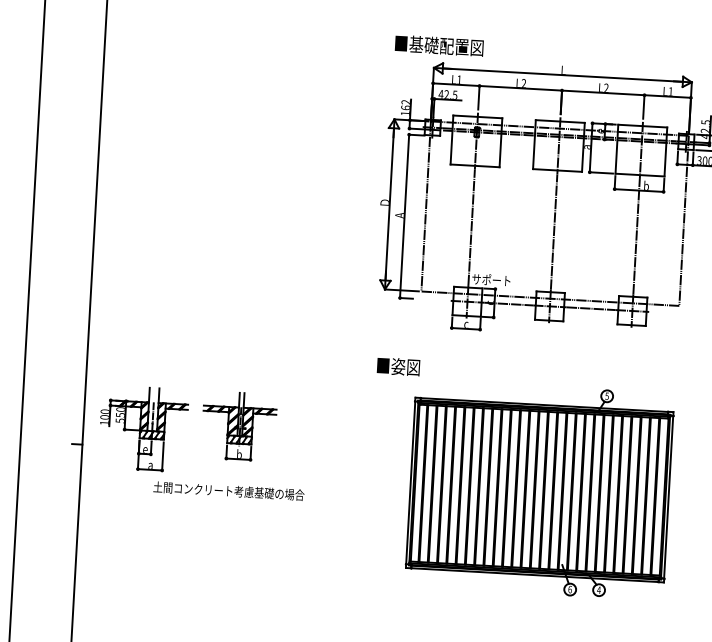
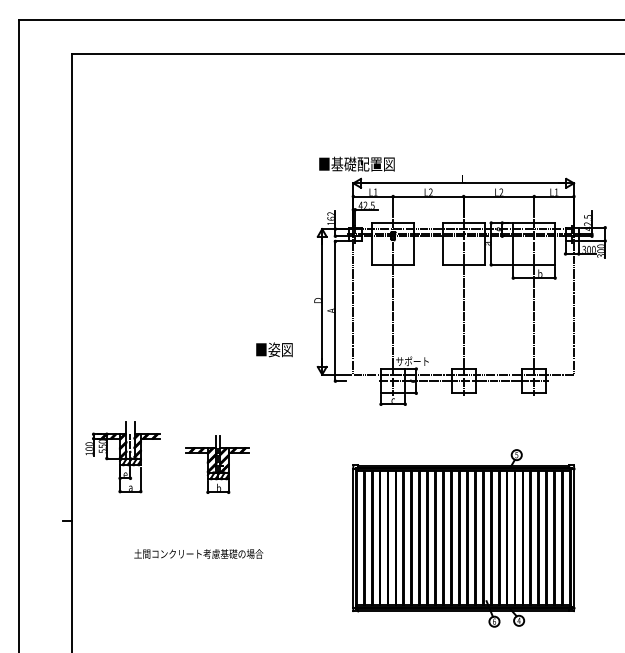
text: (398, 366) -> (274, 349), moved
part: (239, 426) -> (217, 464), moved
part: (142, 429) -> (122, 457), moved

